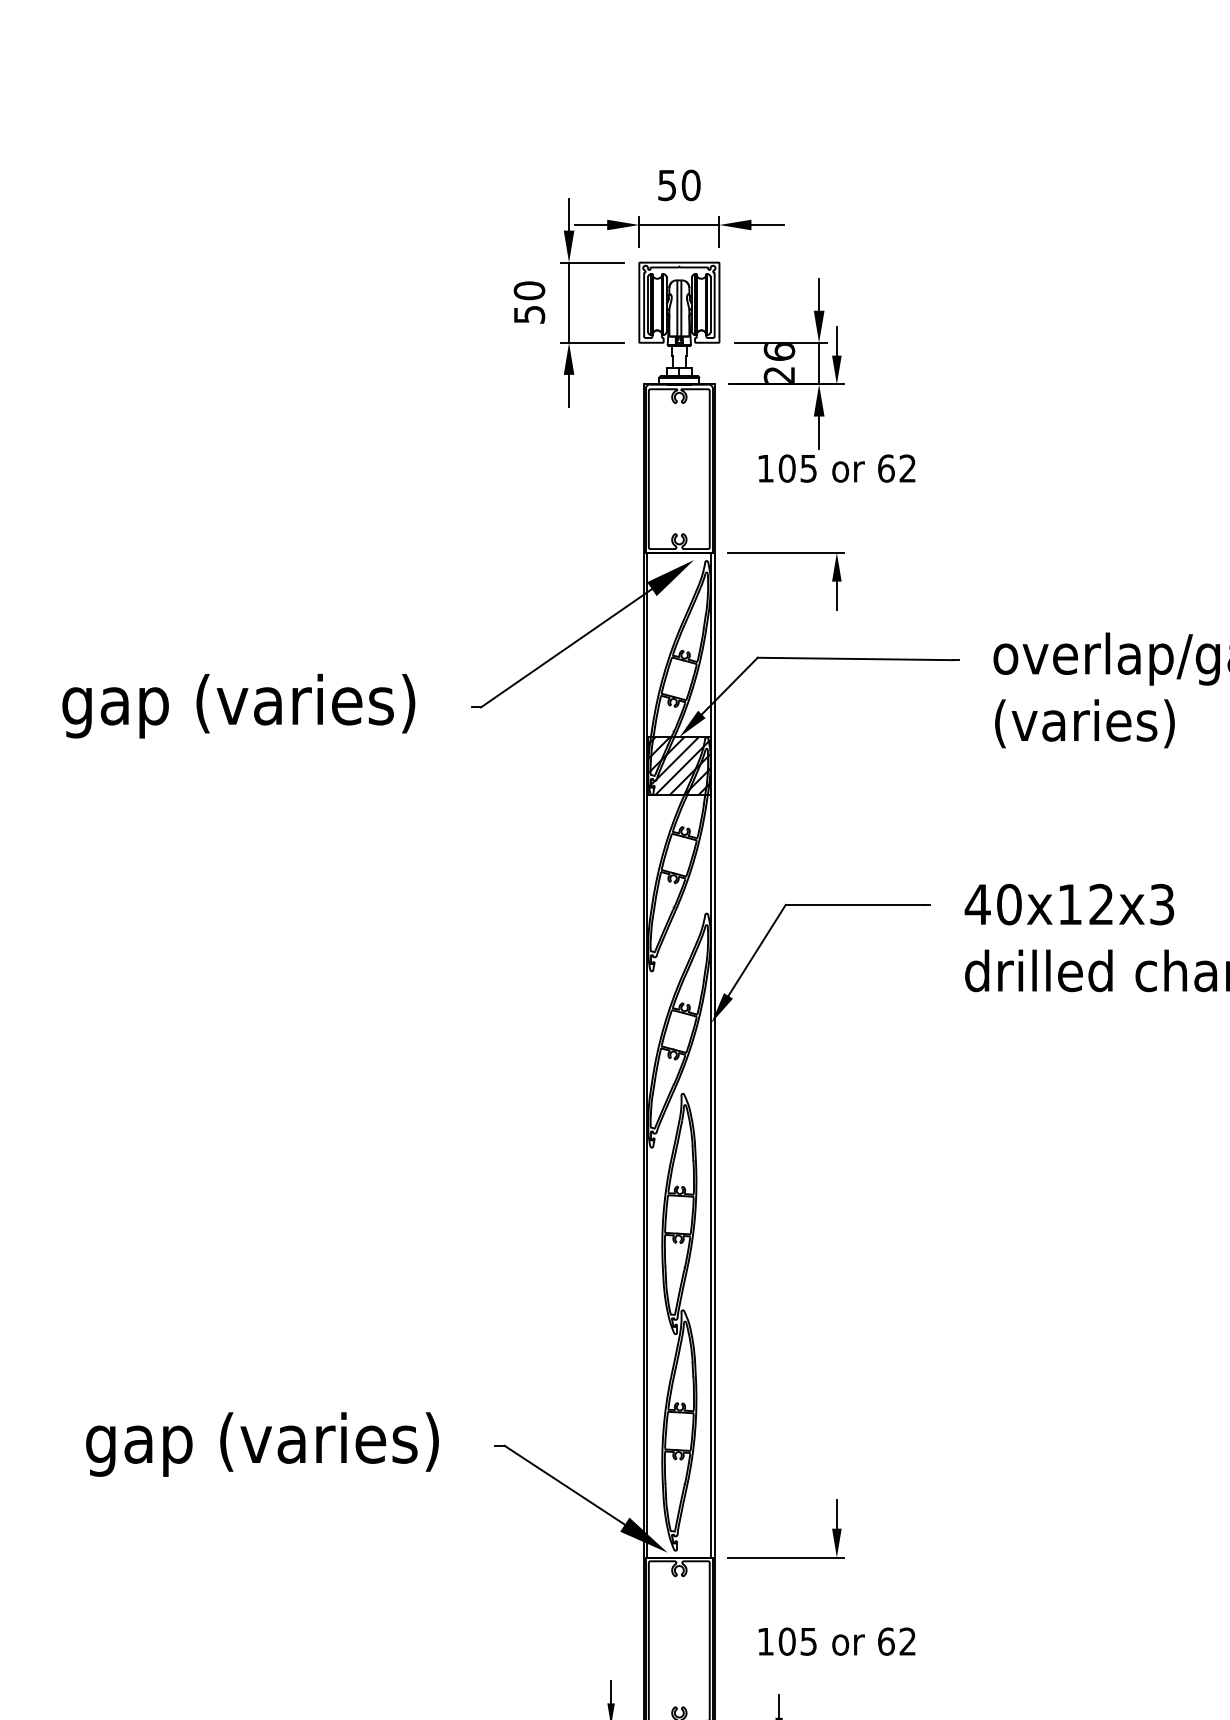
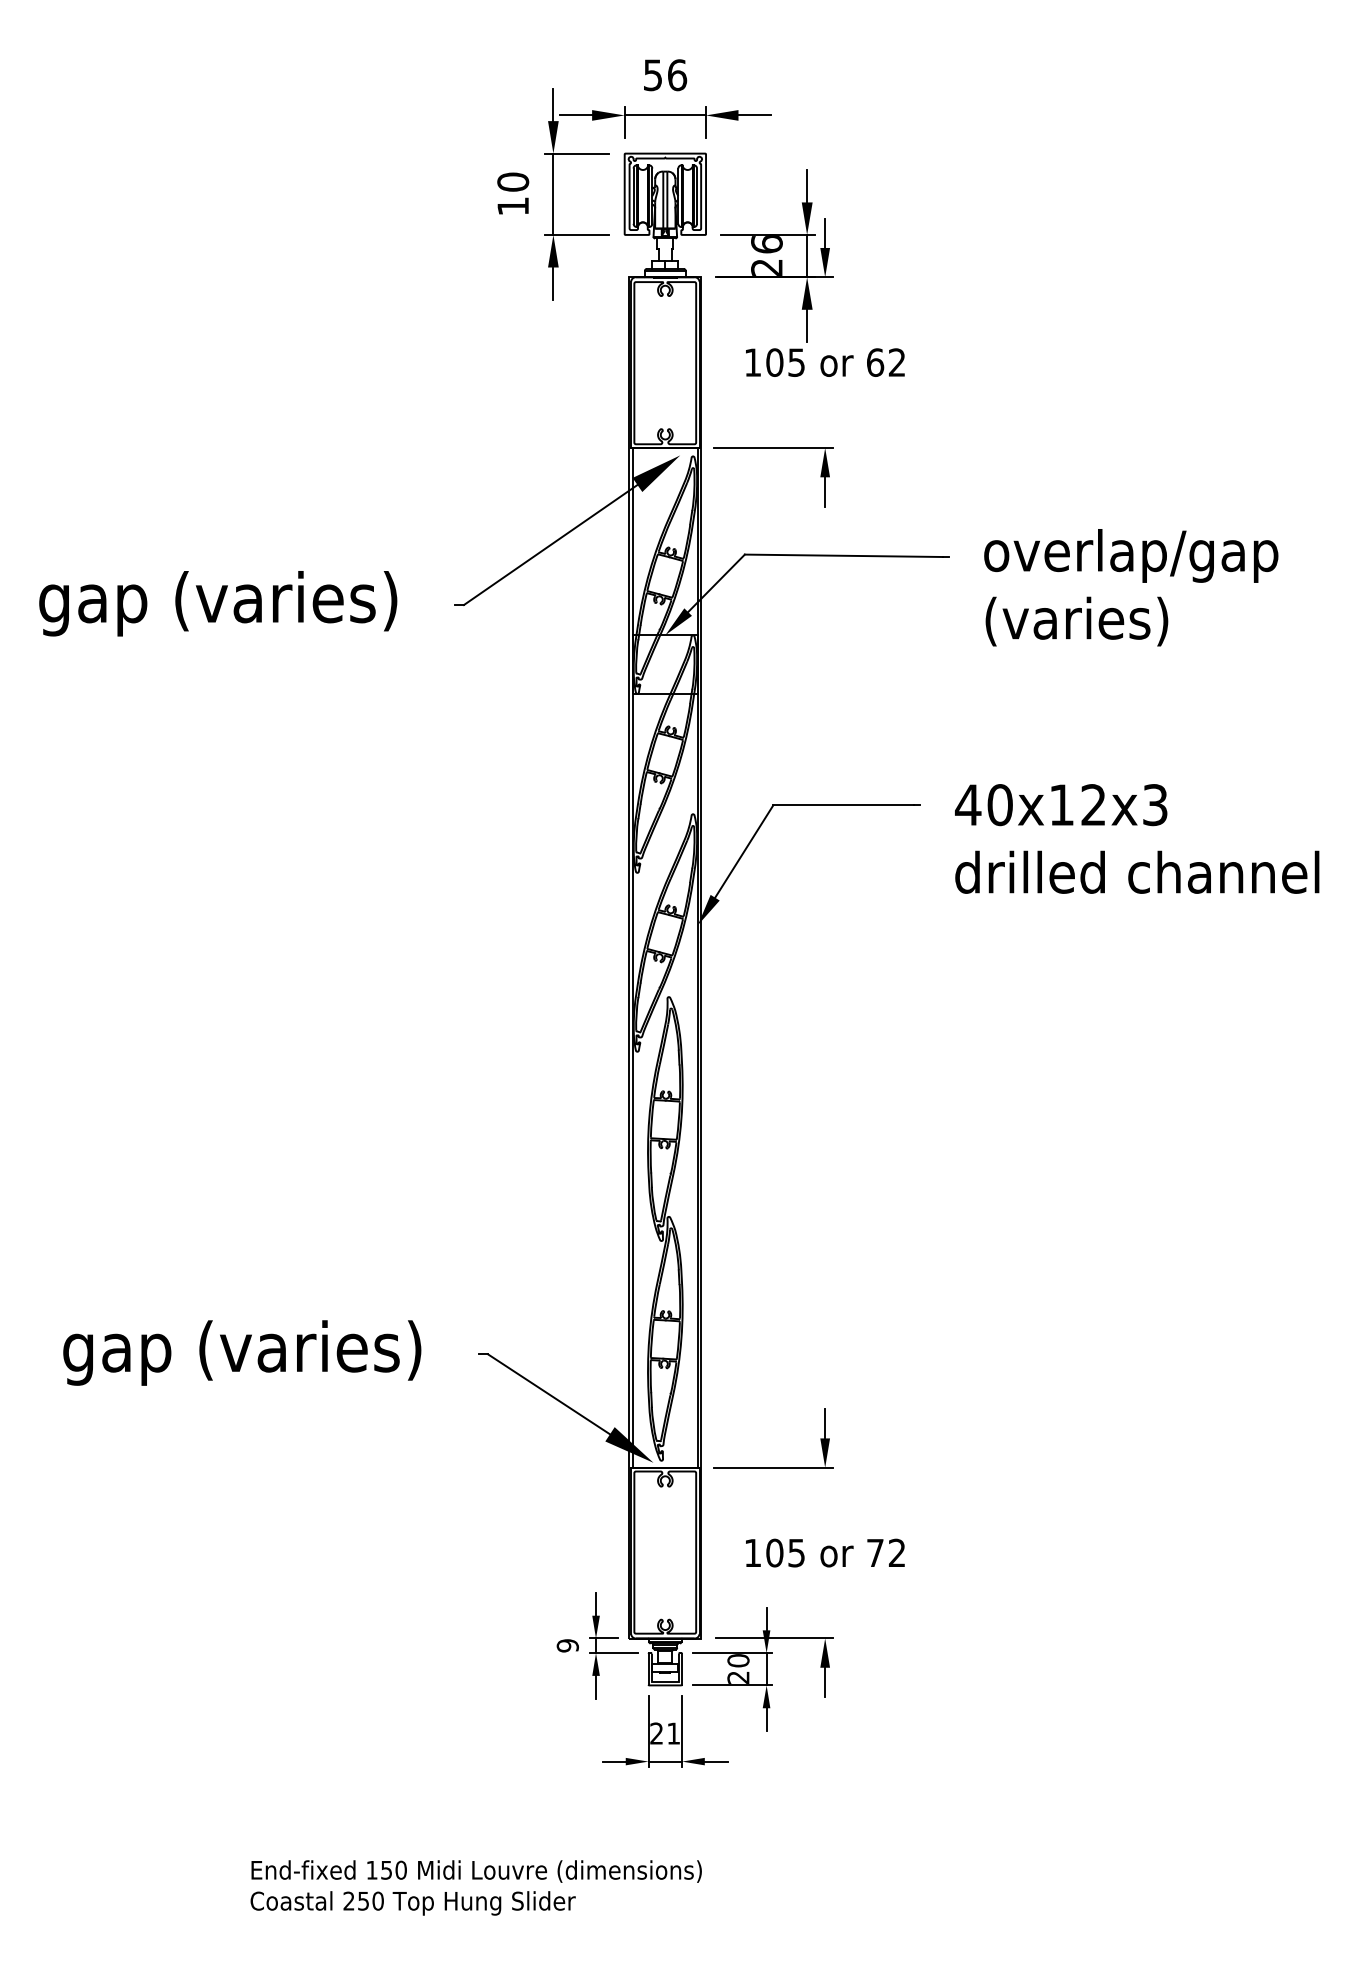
text: (691, 185) -> (677, 75), 50 -> 56
text: (529, 314) -> (513, 206), 50 -> 10
hatch: (679, 766) -> (665, 664), removed
text: (886, 1641) -> (875, 1552), 62 -> 72

